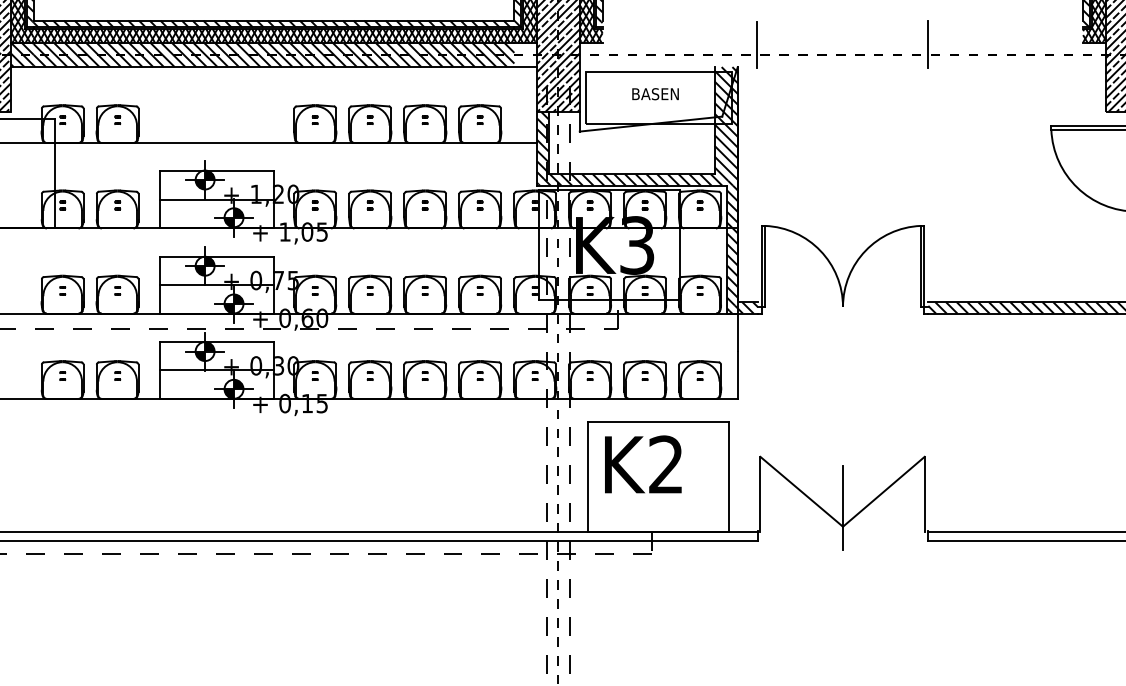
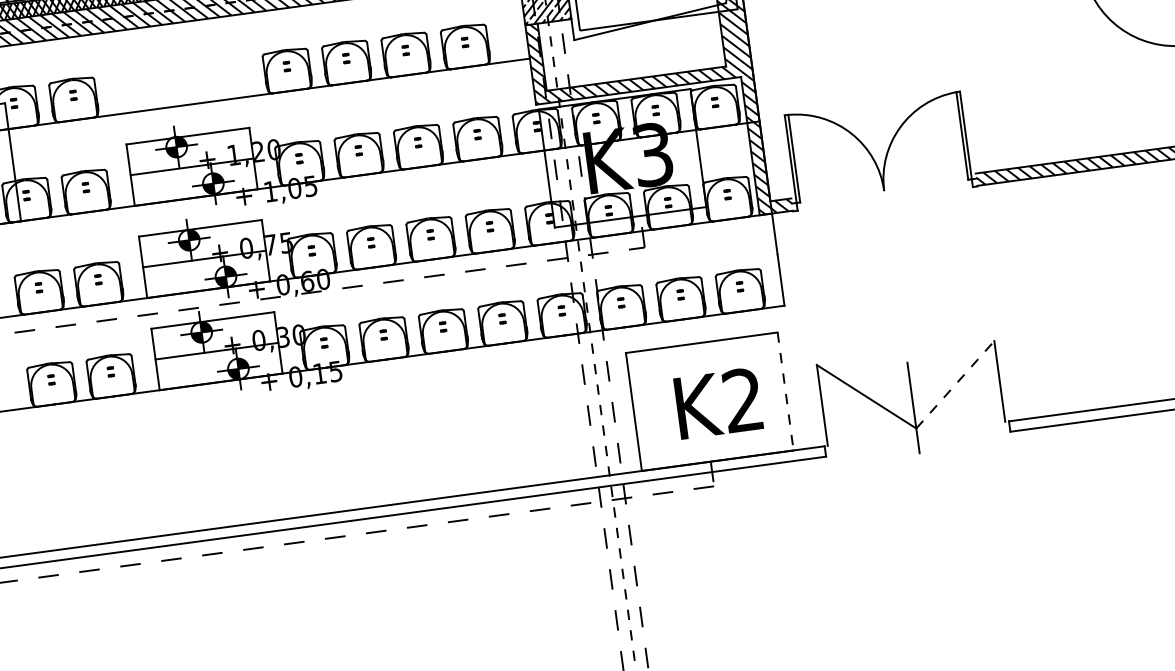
text: (643, 464) -> (718, 403), moved
line: (728, 477) -> (785, 392), solid -> dashed
line: (883, 491) -> (954, 384), solid -> dashed

